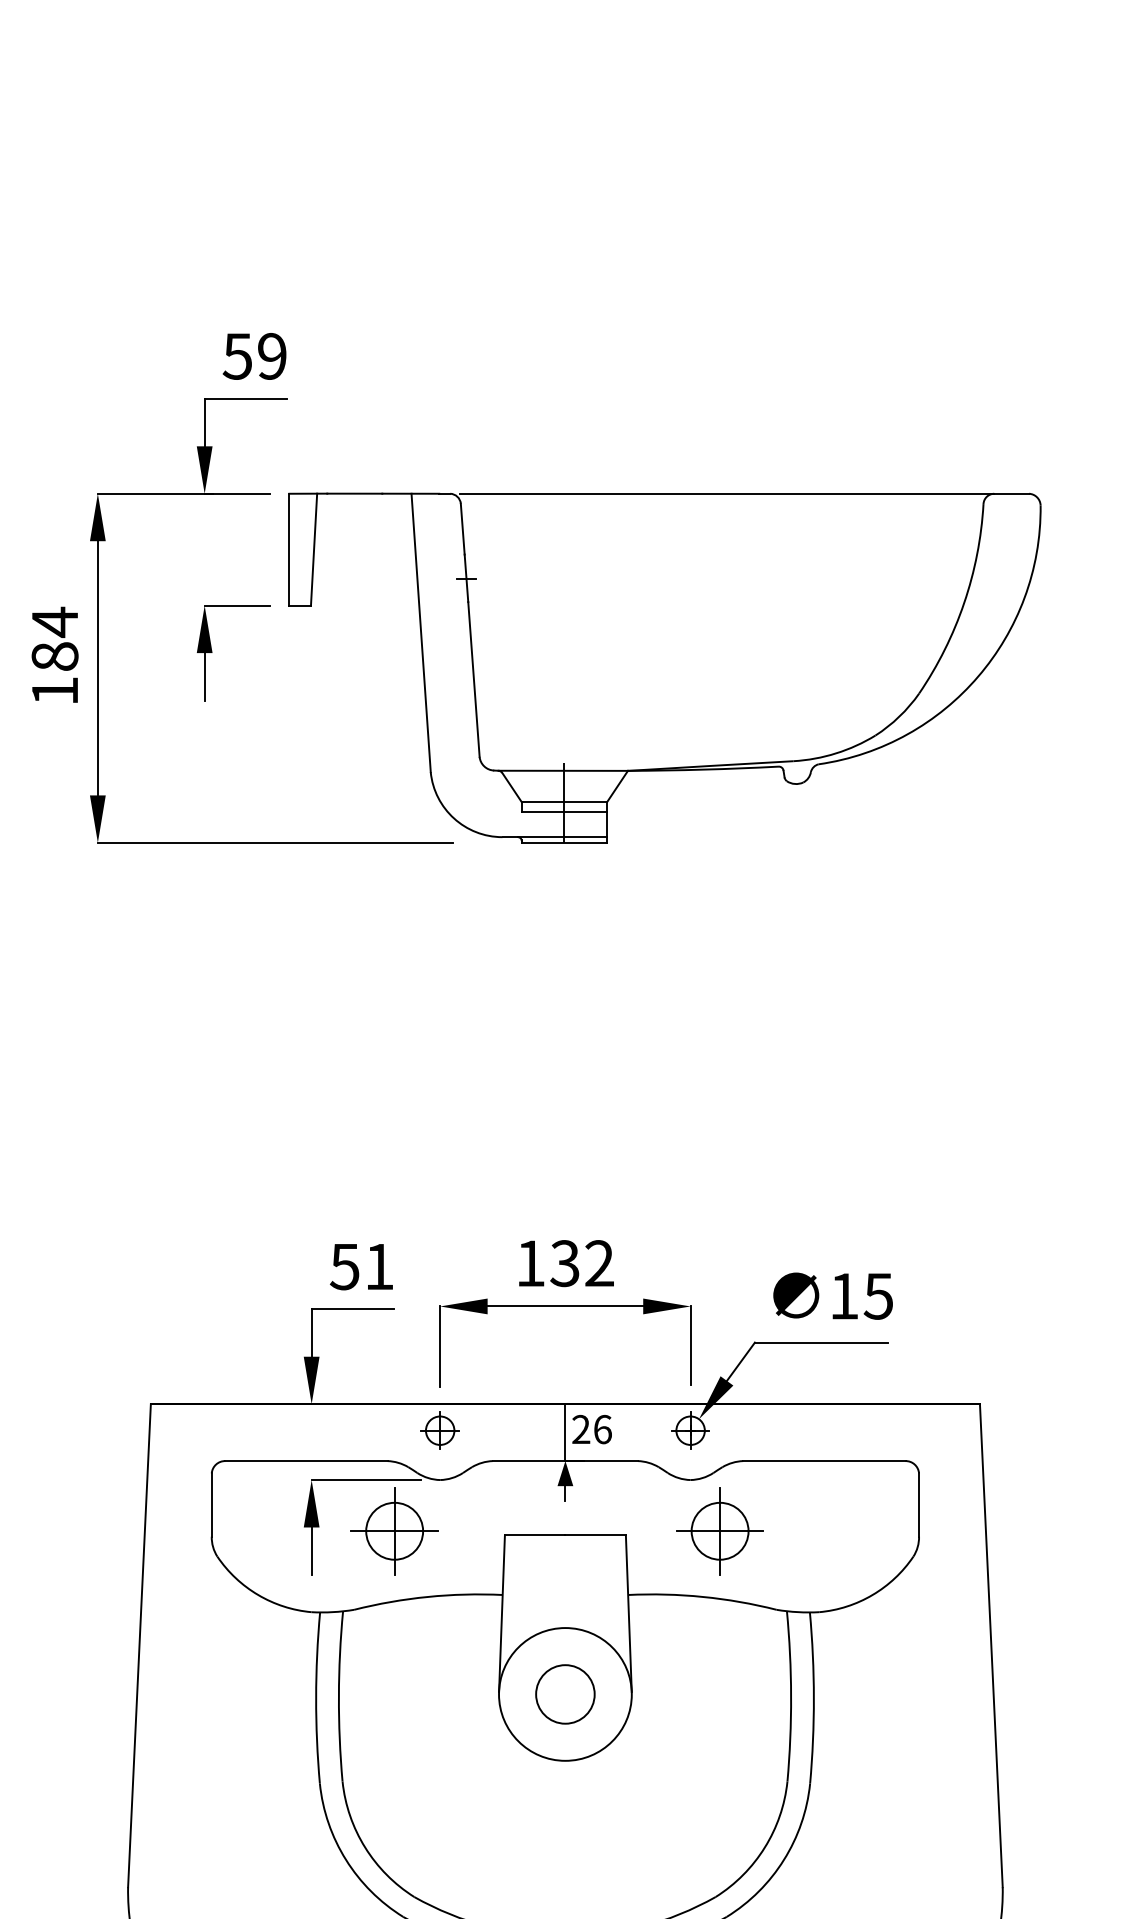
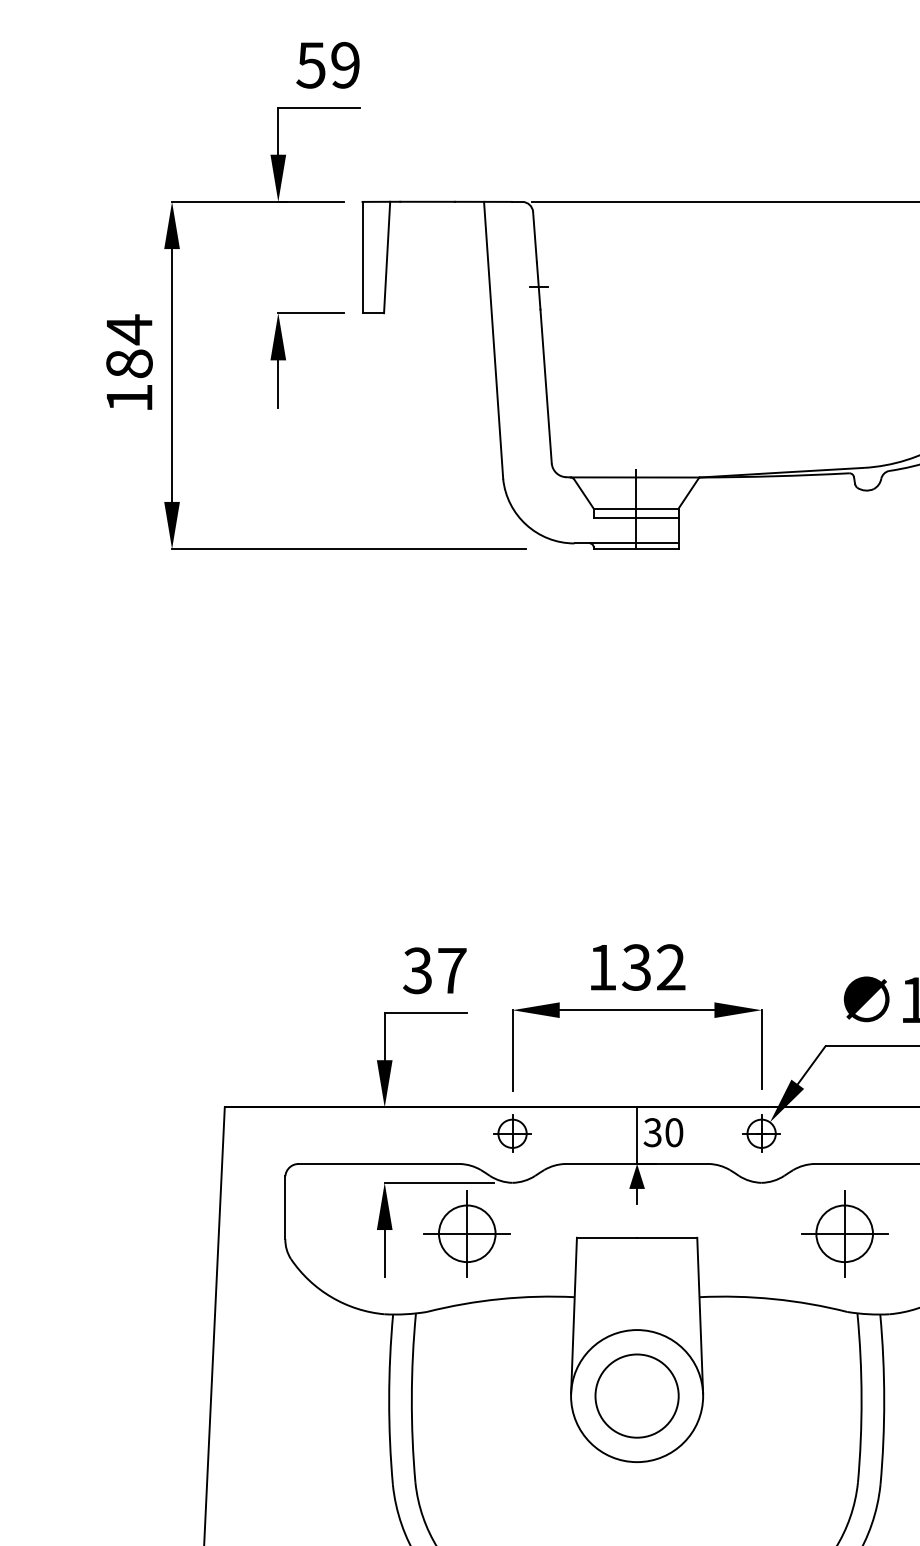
text: (361, 1266) -> (434, 970), 51 -> 37
text: (591, 1429) -> (663, 1132), 26 -> 30
part: (719, 1531) -> (844, 1234), moved
circle: (565, 1694) -> (637, 1396), size x1.43

